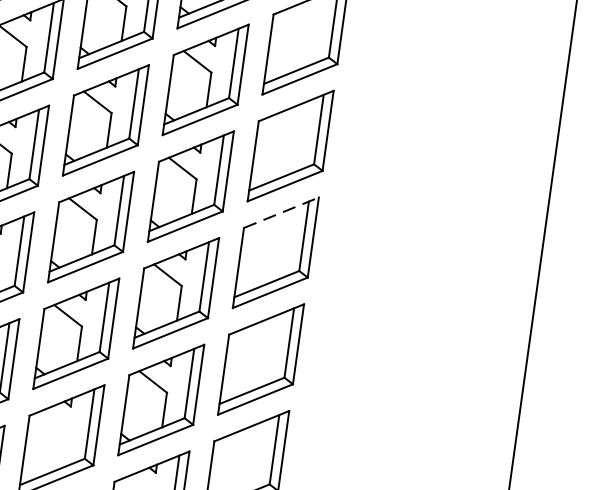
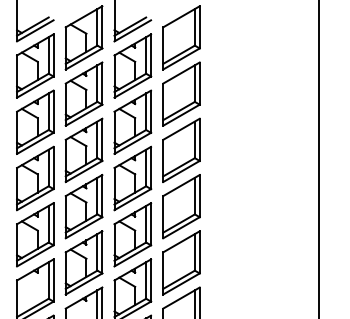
line: (281, 212) -> (181, 185), dashed -> solid

